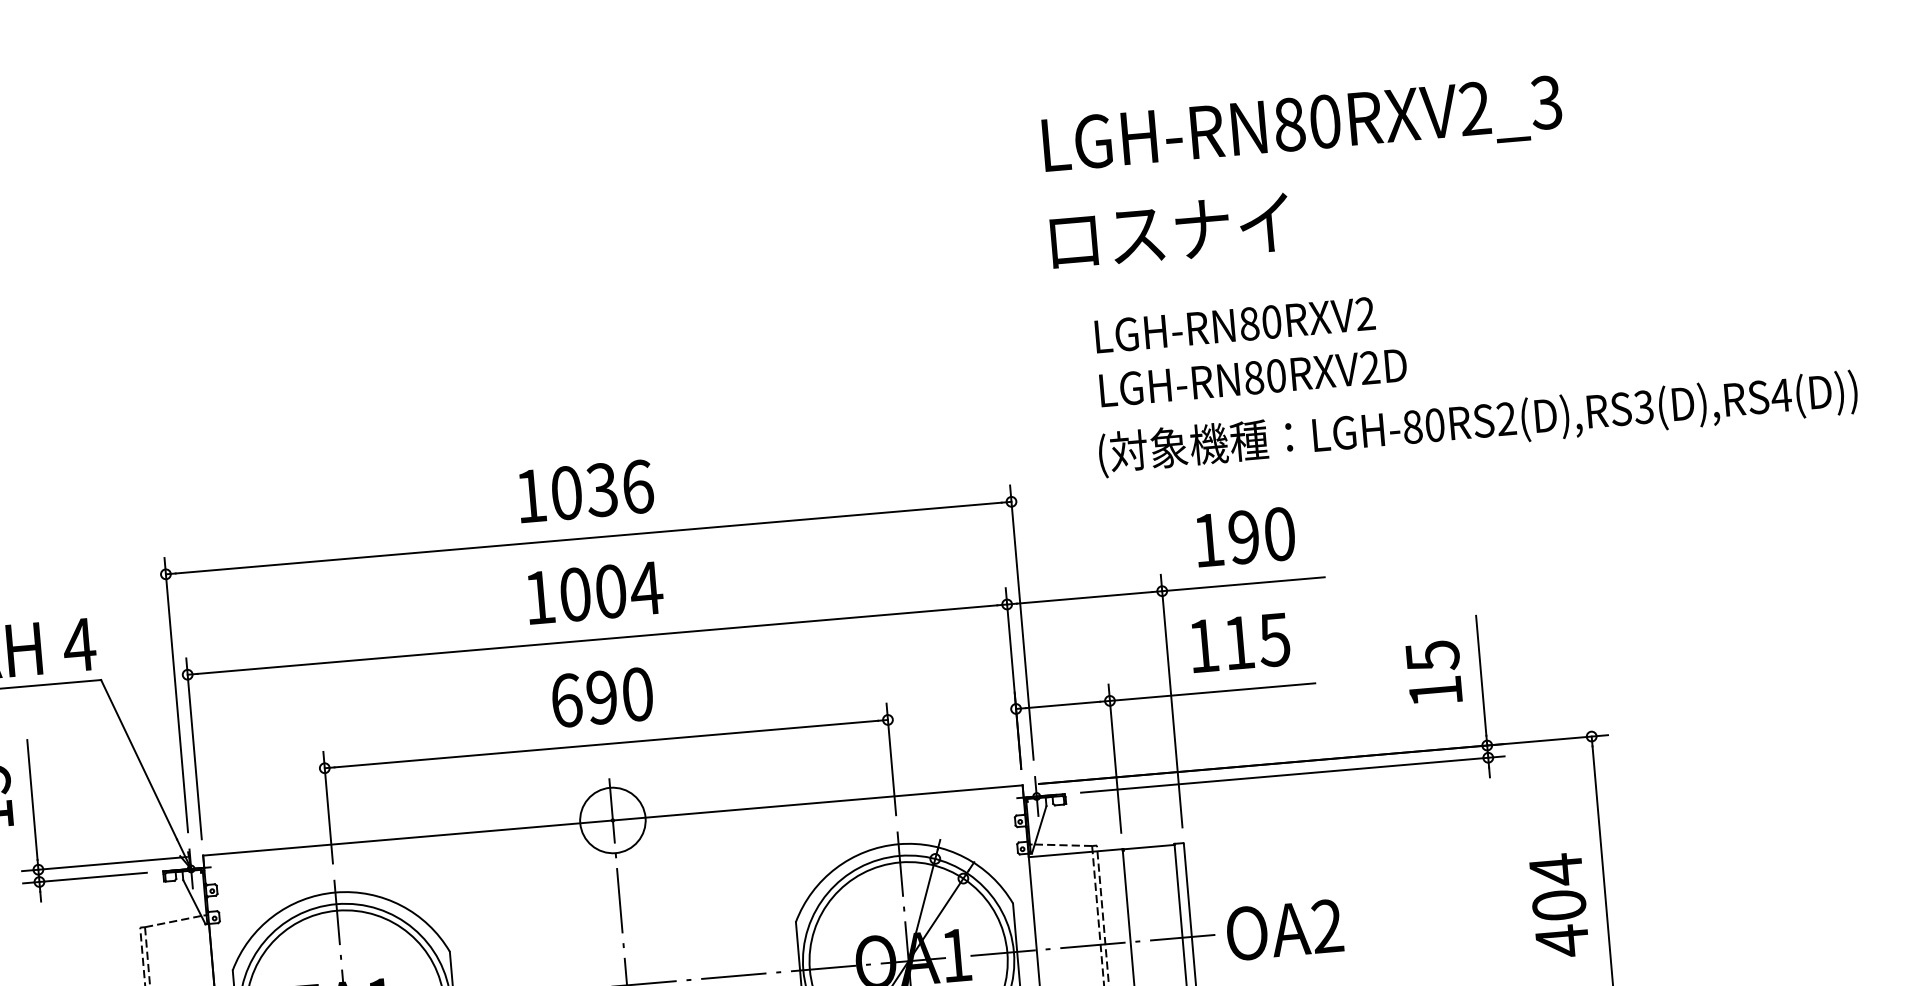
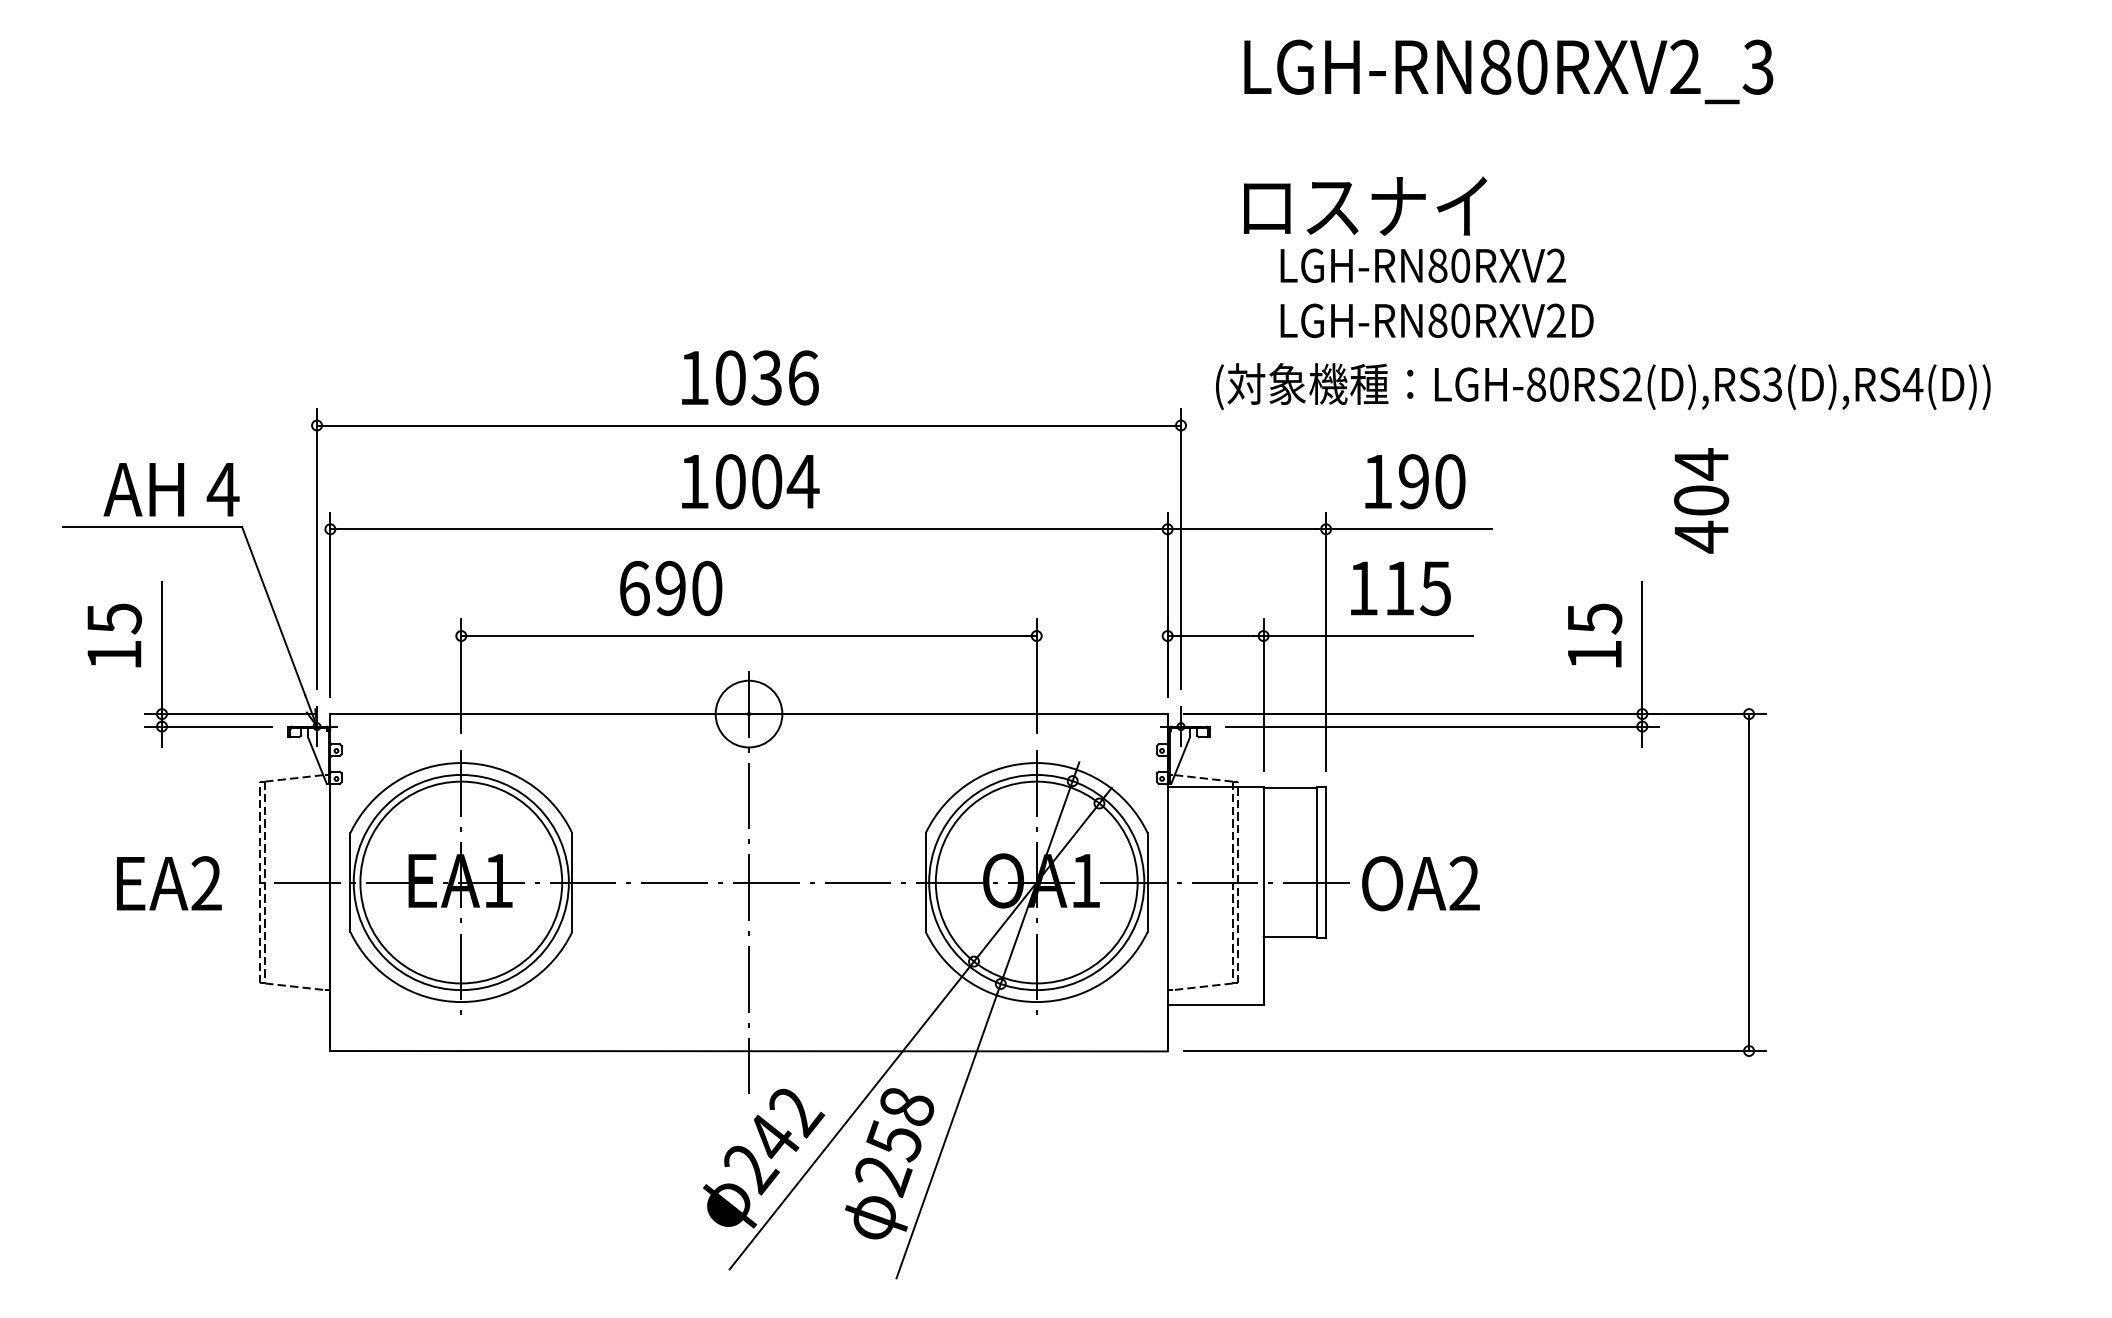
text: (1170, 230) -> (1365, 205), moved
text: (1478, 423) -> (1603, 386), moved
text: (602, 696) -> (671, 587), moved
text: (1559, 905) -> (1701, 500), moved

